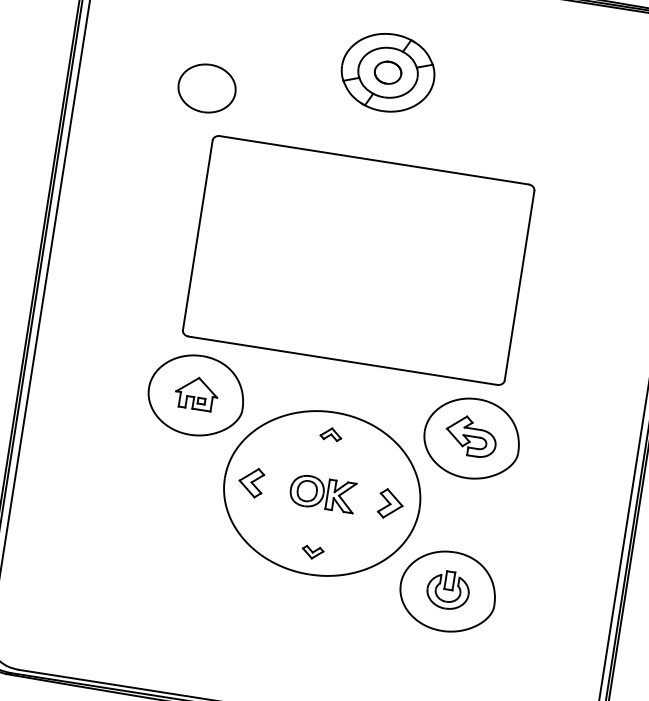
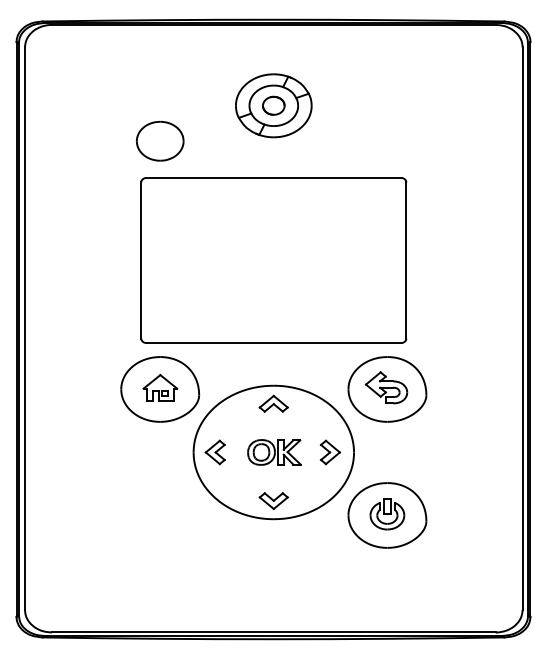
part: (207, 87) -> (160, 140), moved
part: (331, 434) -> (273, 403), size x1.67
part: (312, 552) -> (273, 501), size x1.67

